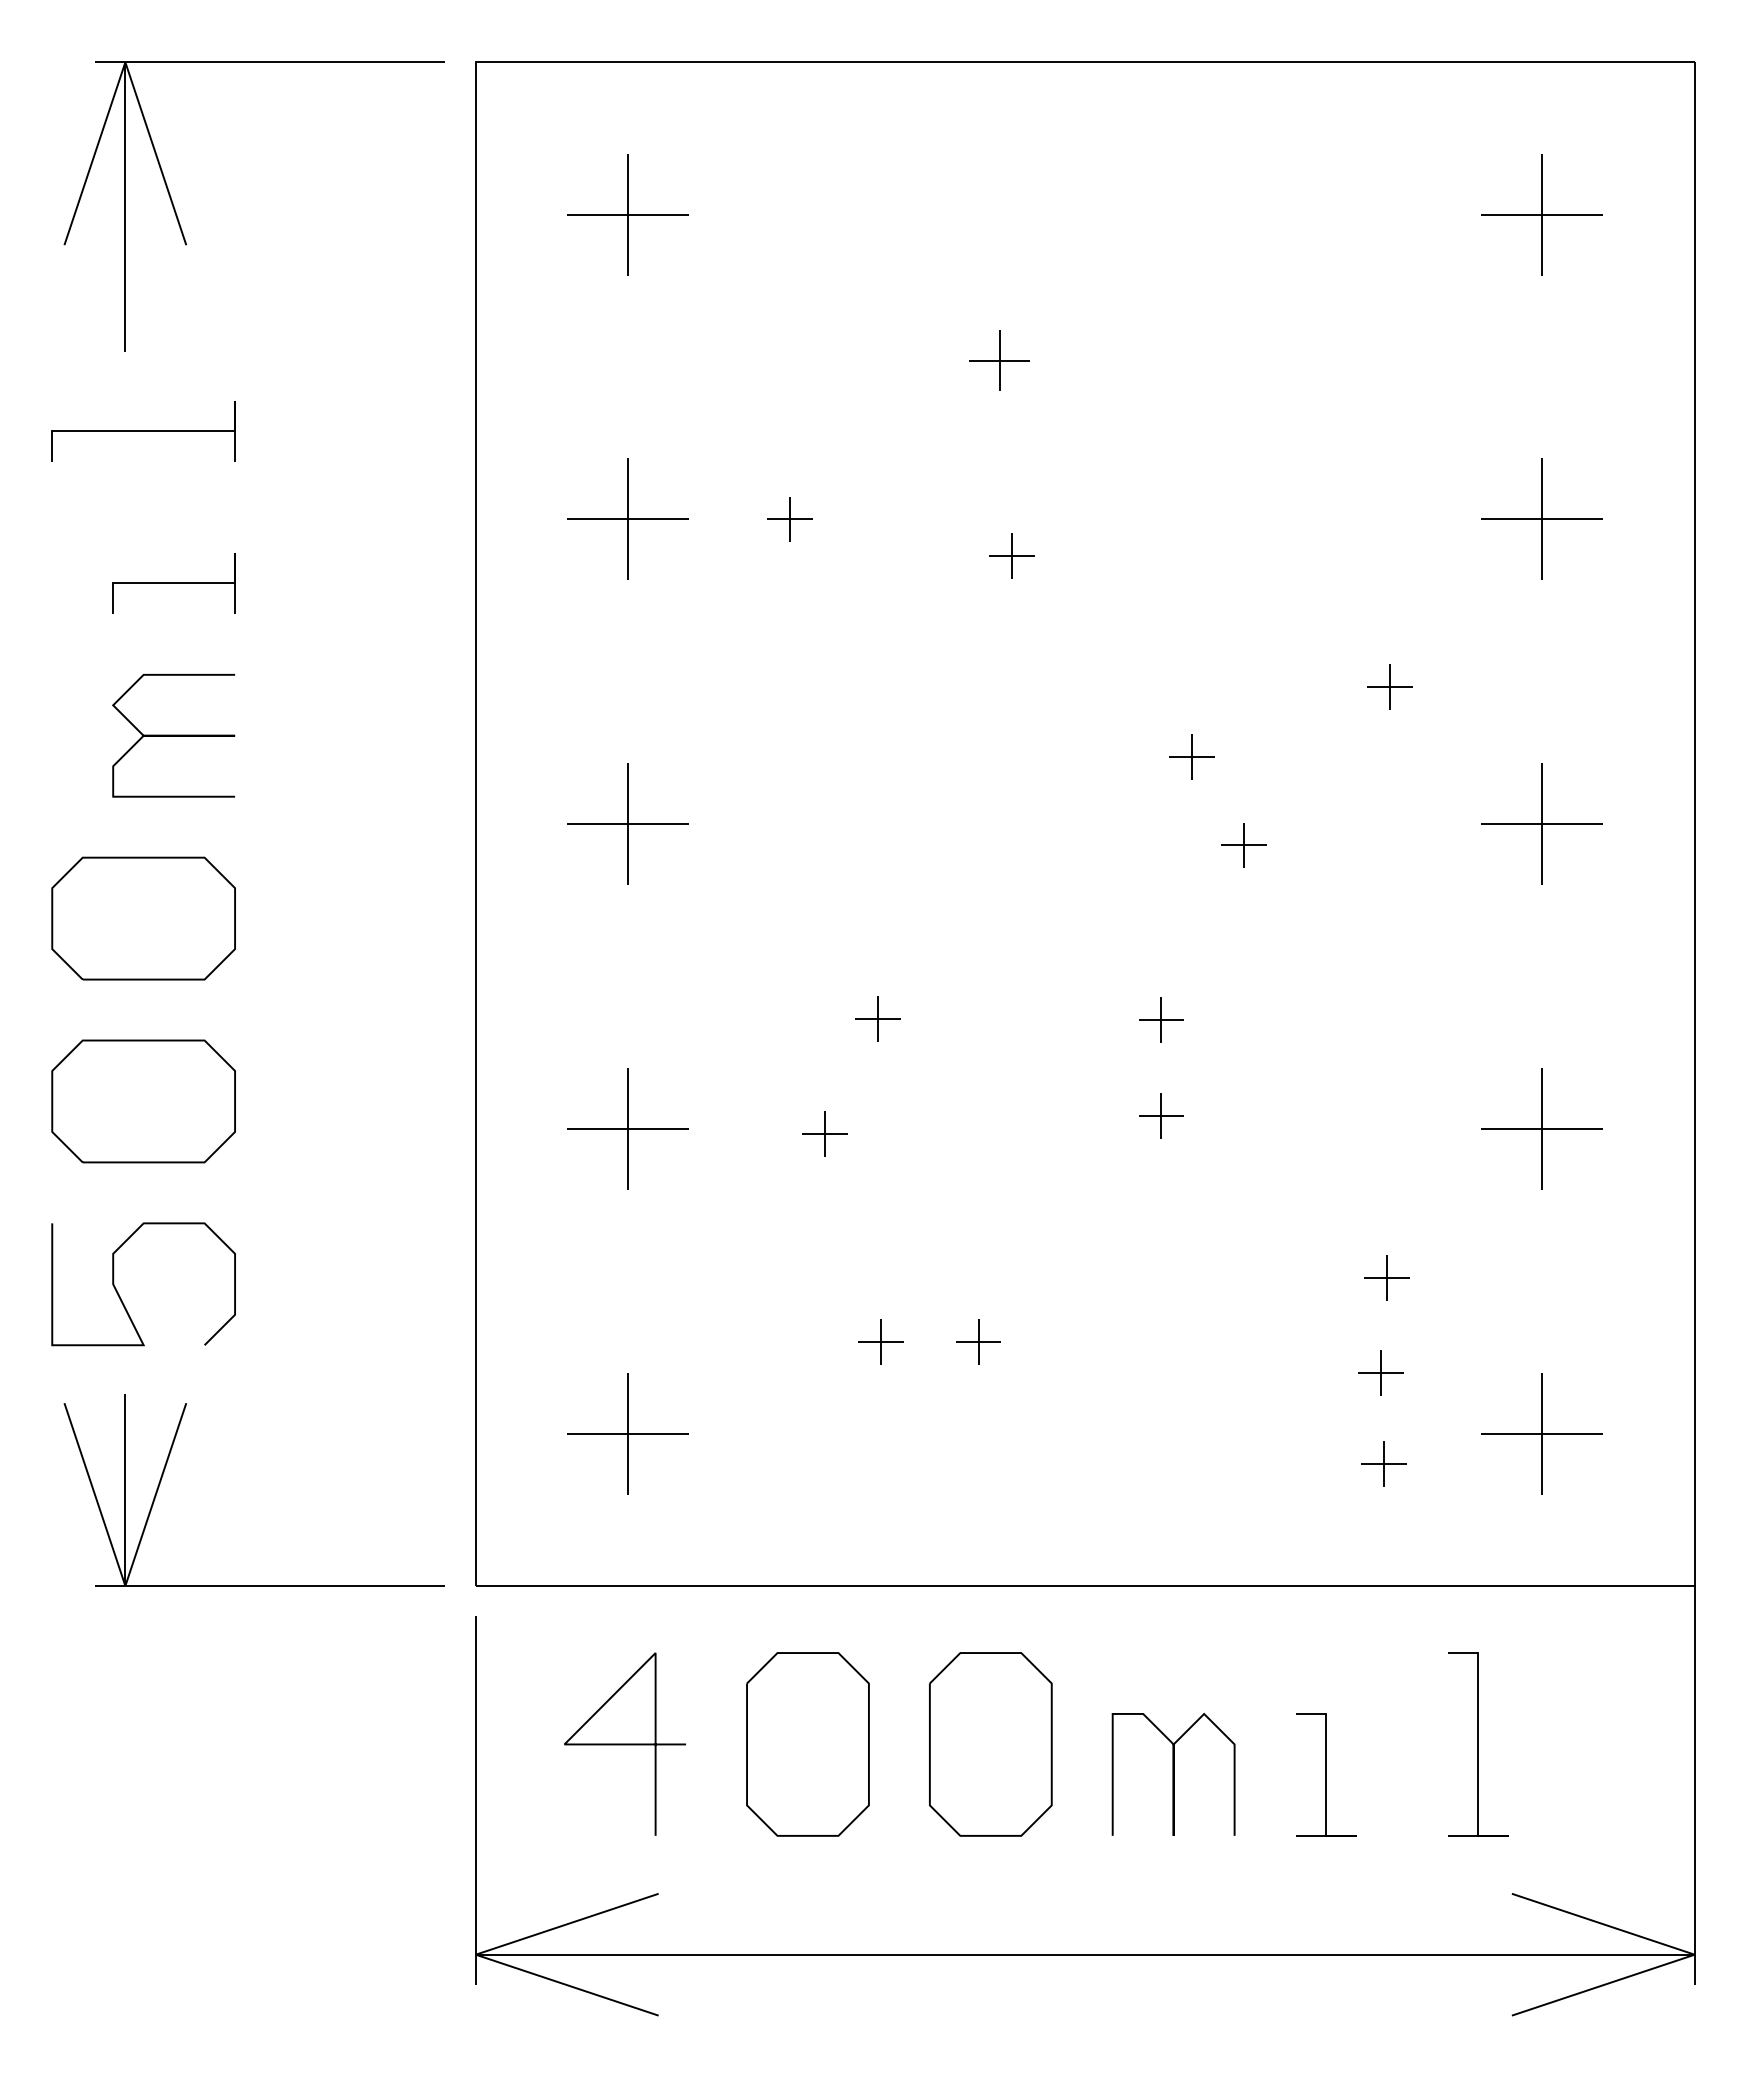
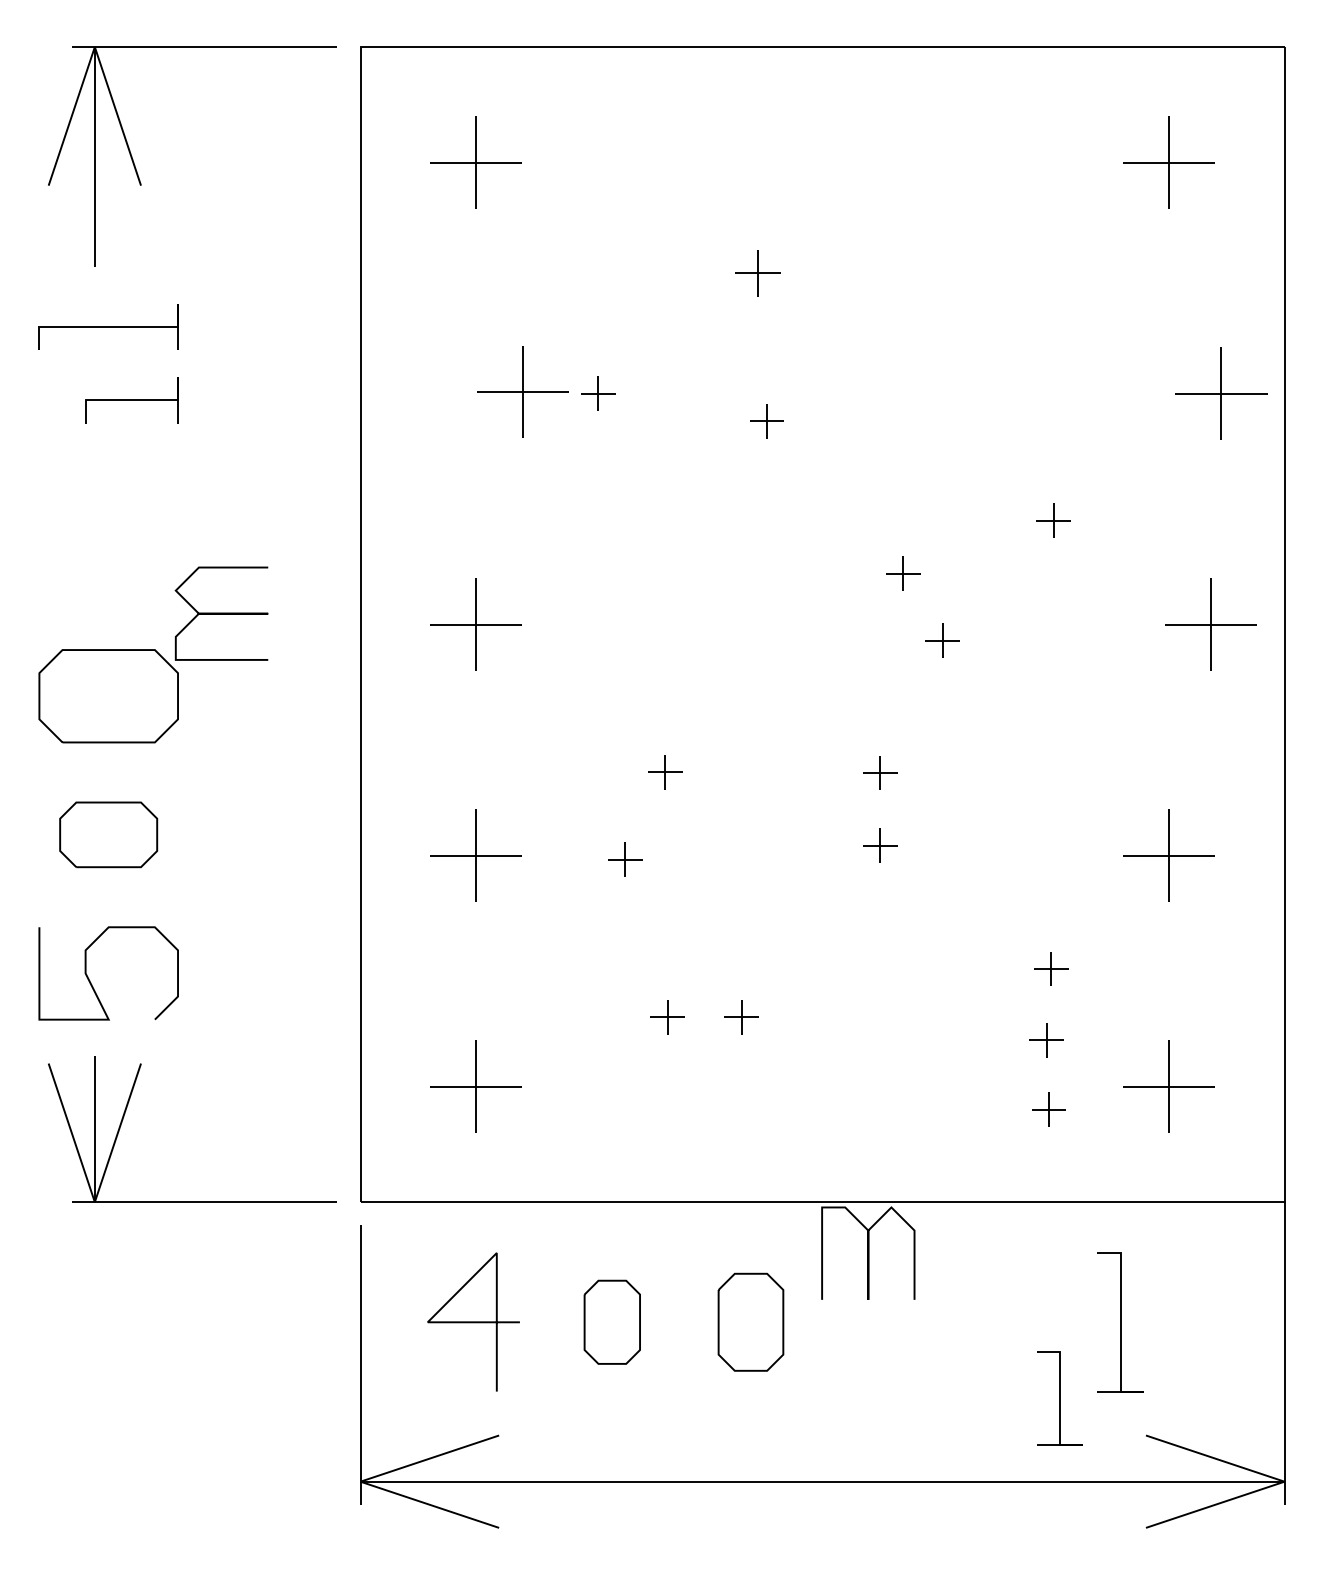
part: (627, 518) -> (522, 391), moved
part: (1541, 518) -> (1220, 392), moved
line: (173, 583) -> (131, 400), moved
curve: (173, 735) -> (221, 613), moved
part: (1541, 823) -> (1210, 624), moved
part: (143, 1101) -> (108, 834), size x0.7
part: (807, 1744) -> (611, 1322), size x0.6
part: (990, 1744) -> (750, 1322), size x0.7
curve: (1173, 1774) -> (868, 1253), moved
line: (1326, 1774) -> (1060, 1398), moved

